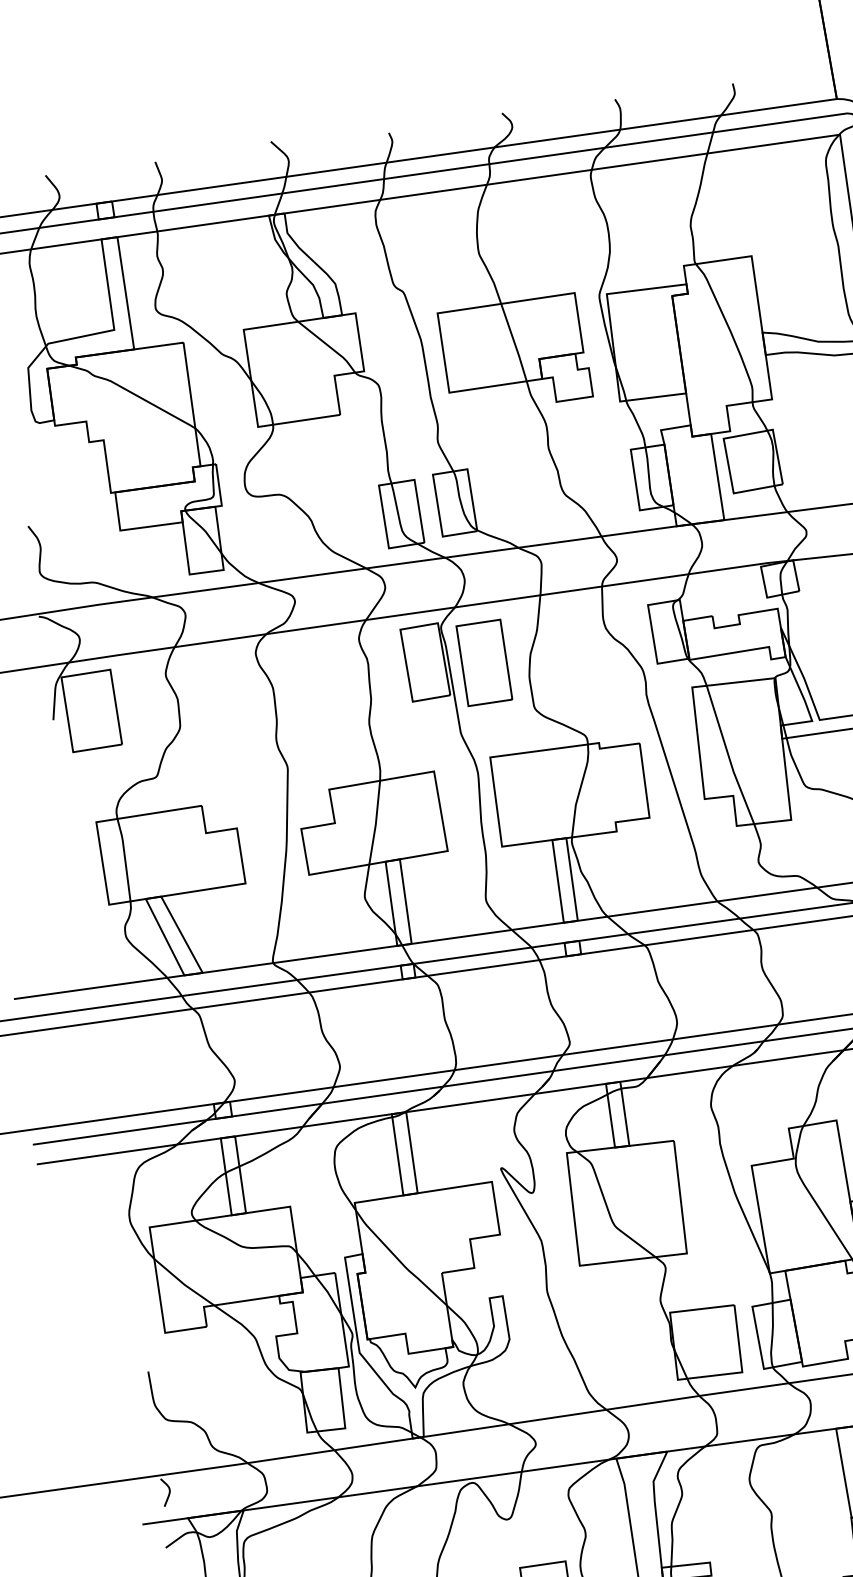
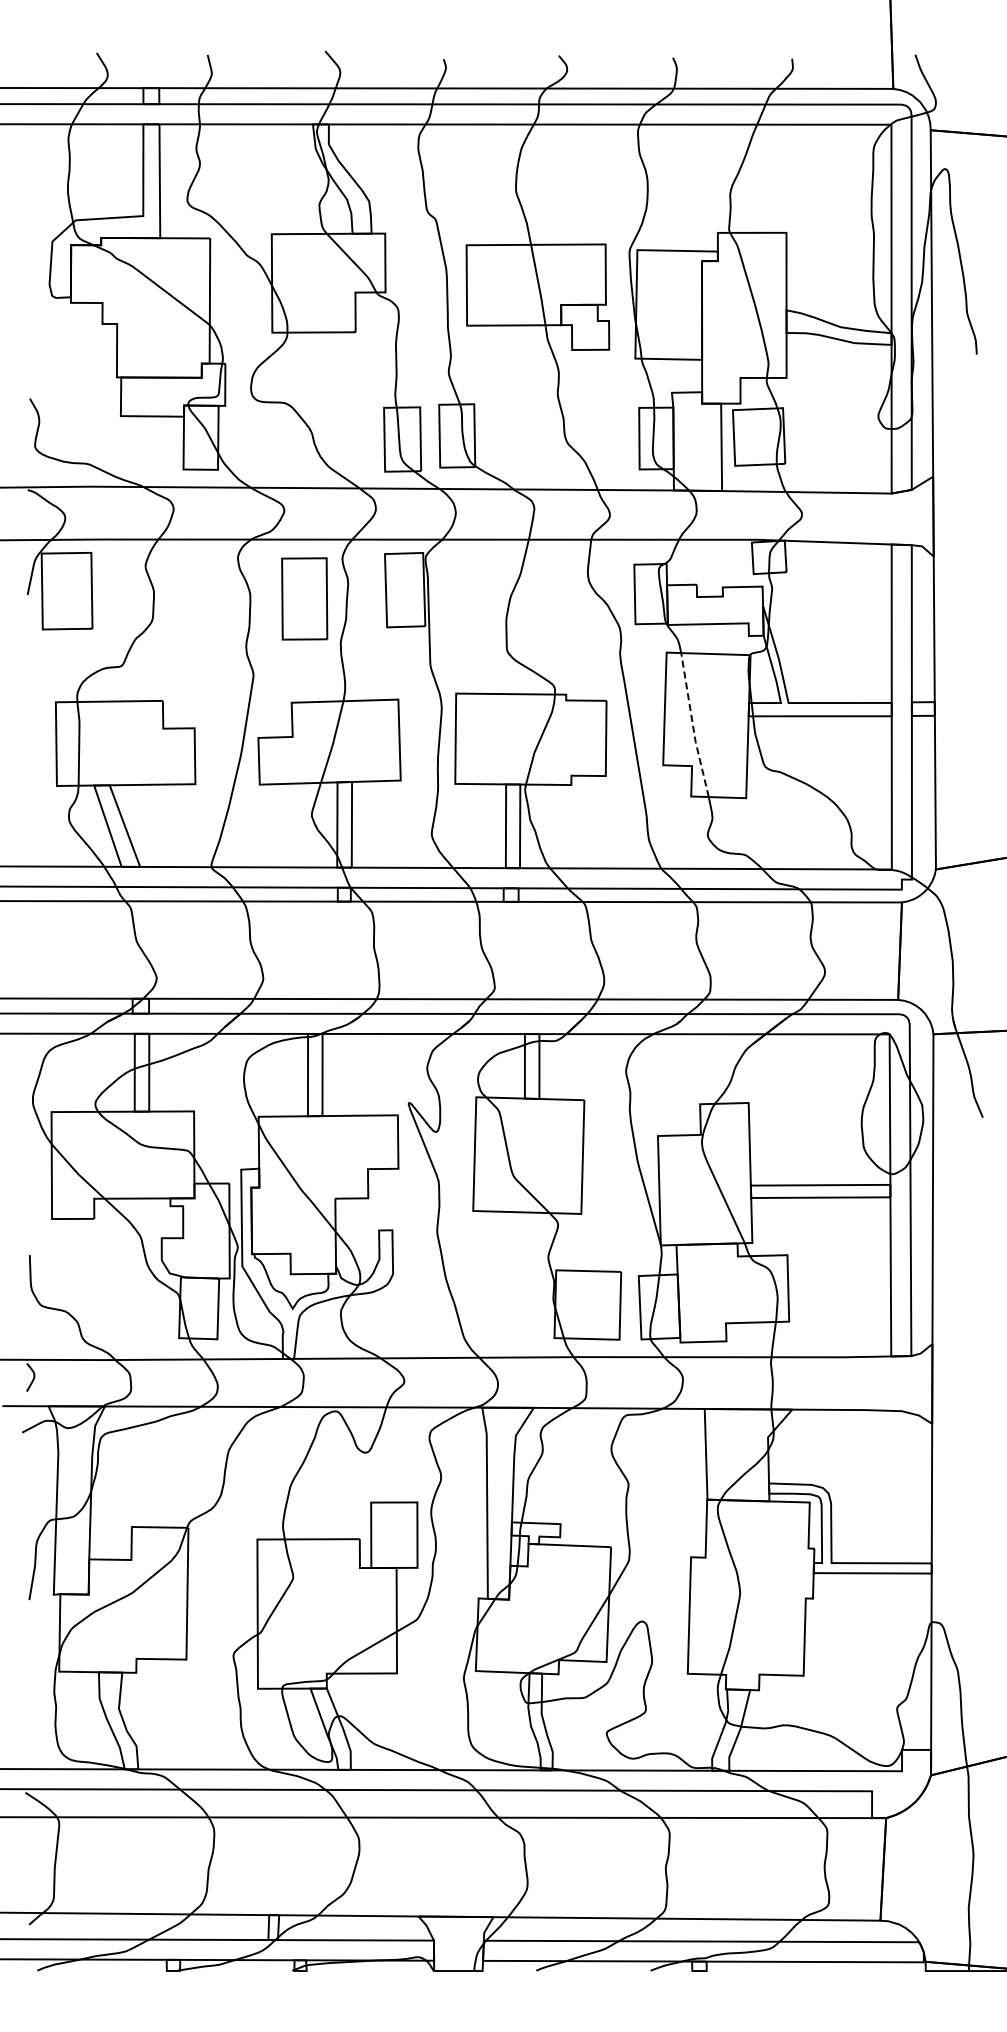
part: (484, 662) -> (304, 598), moved
line: (729, 755) -> (693, 725), solid -> dashed

